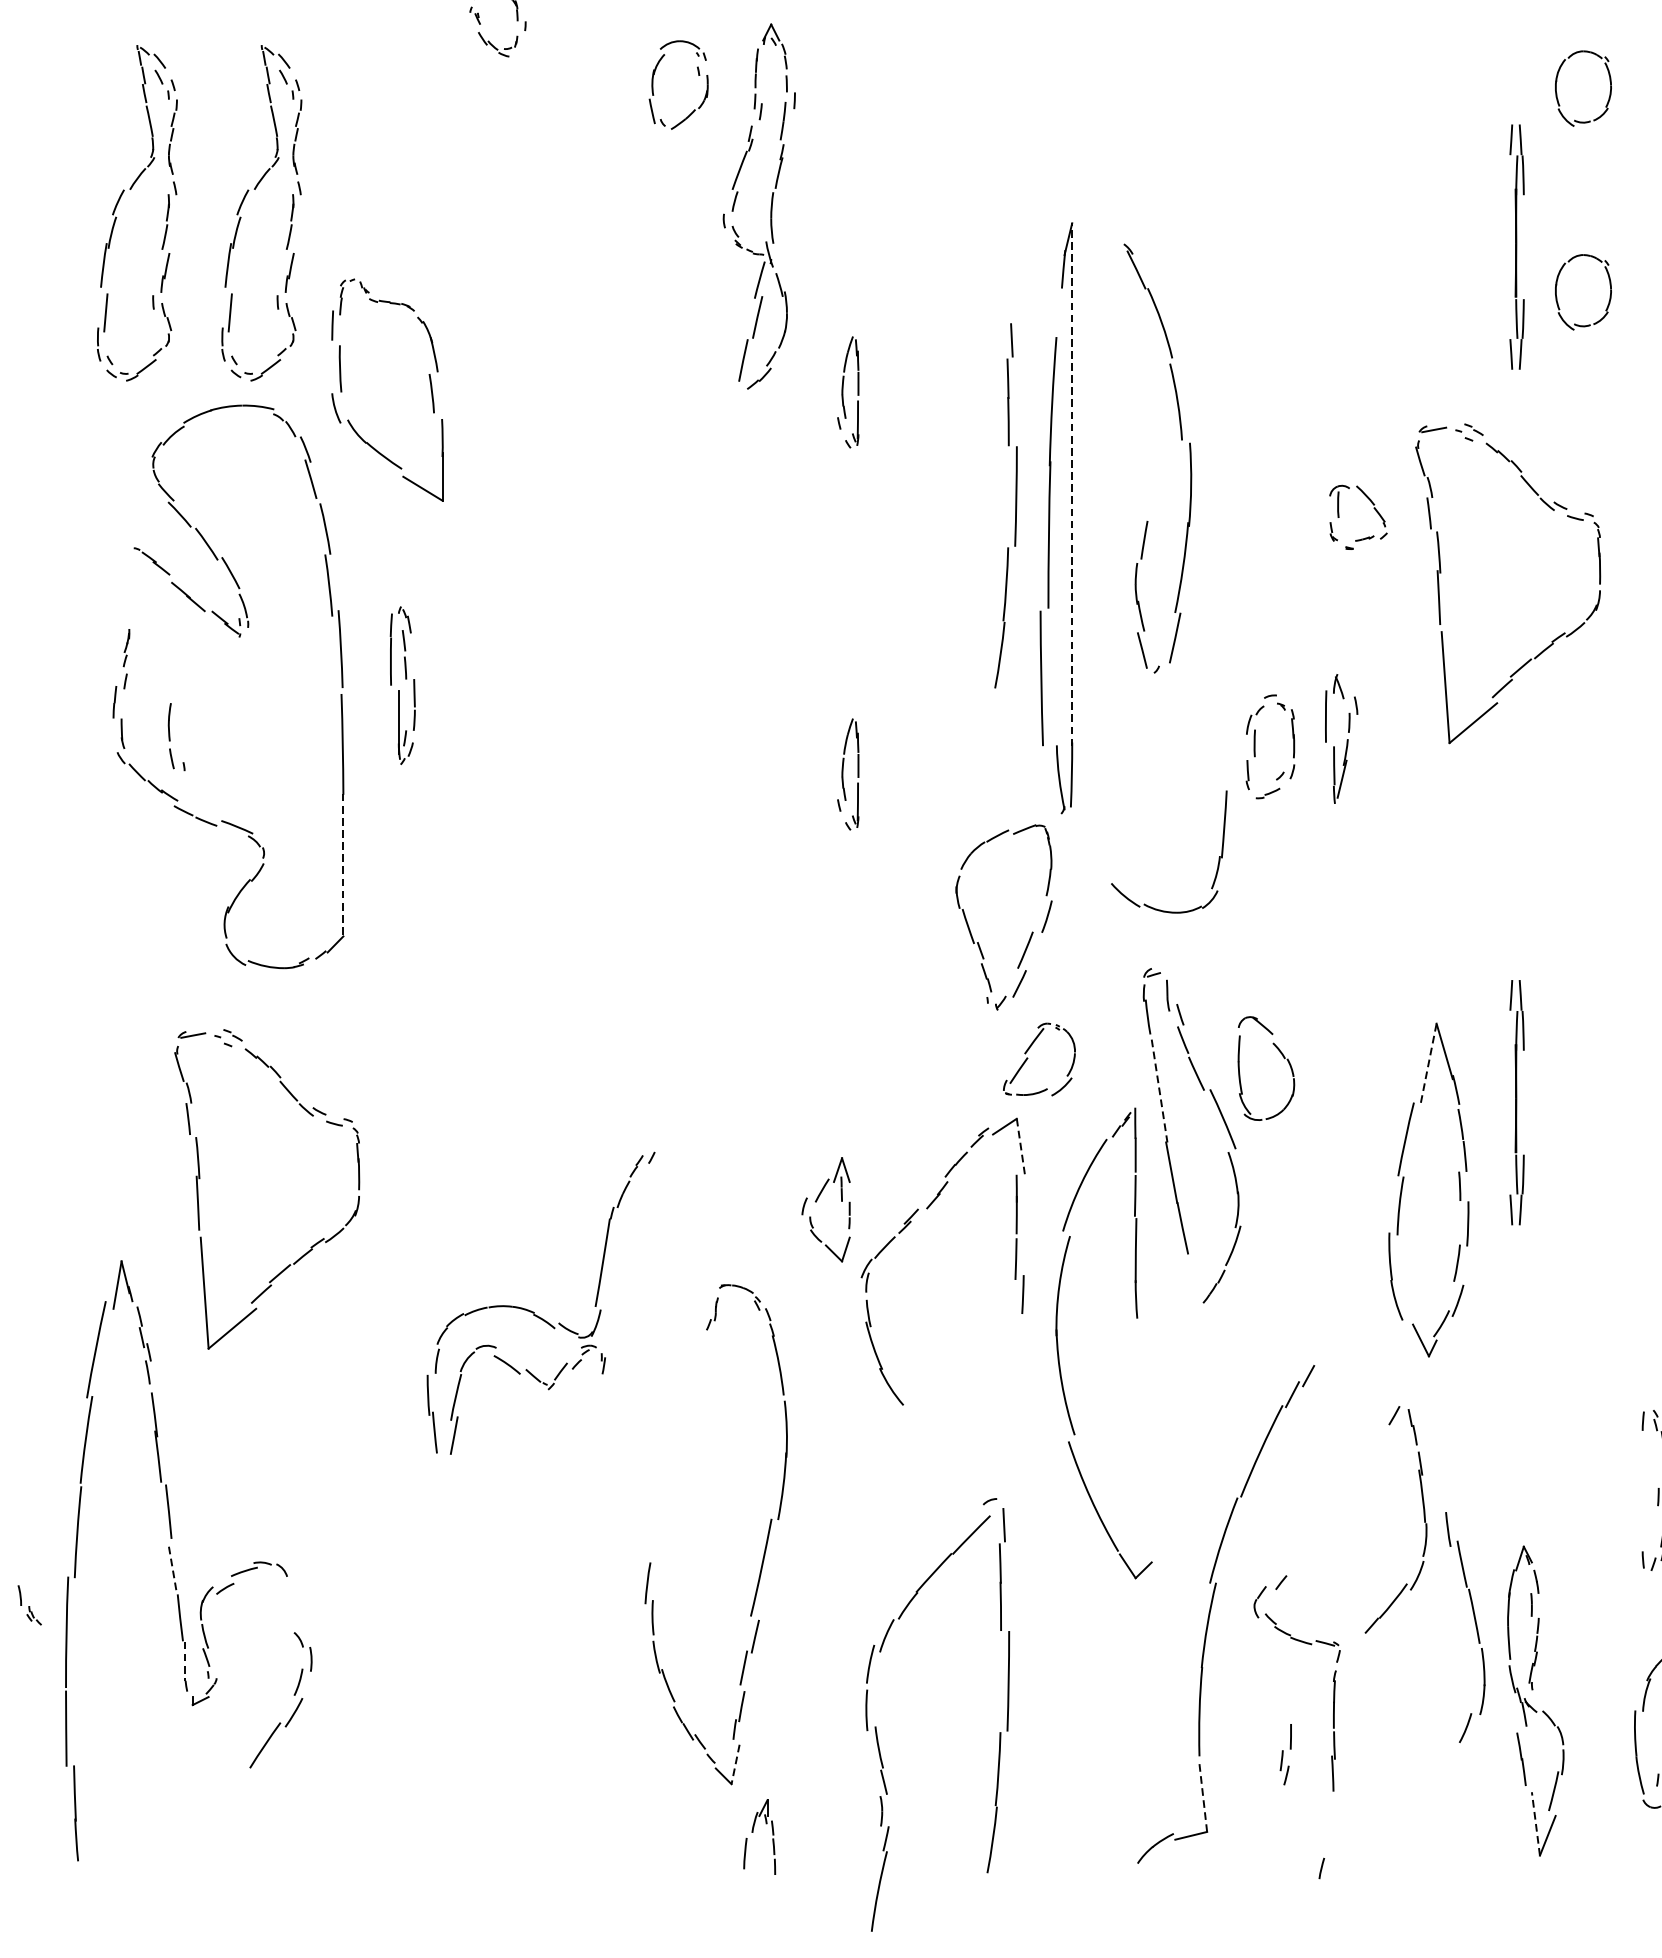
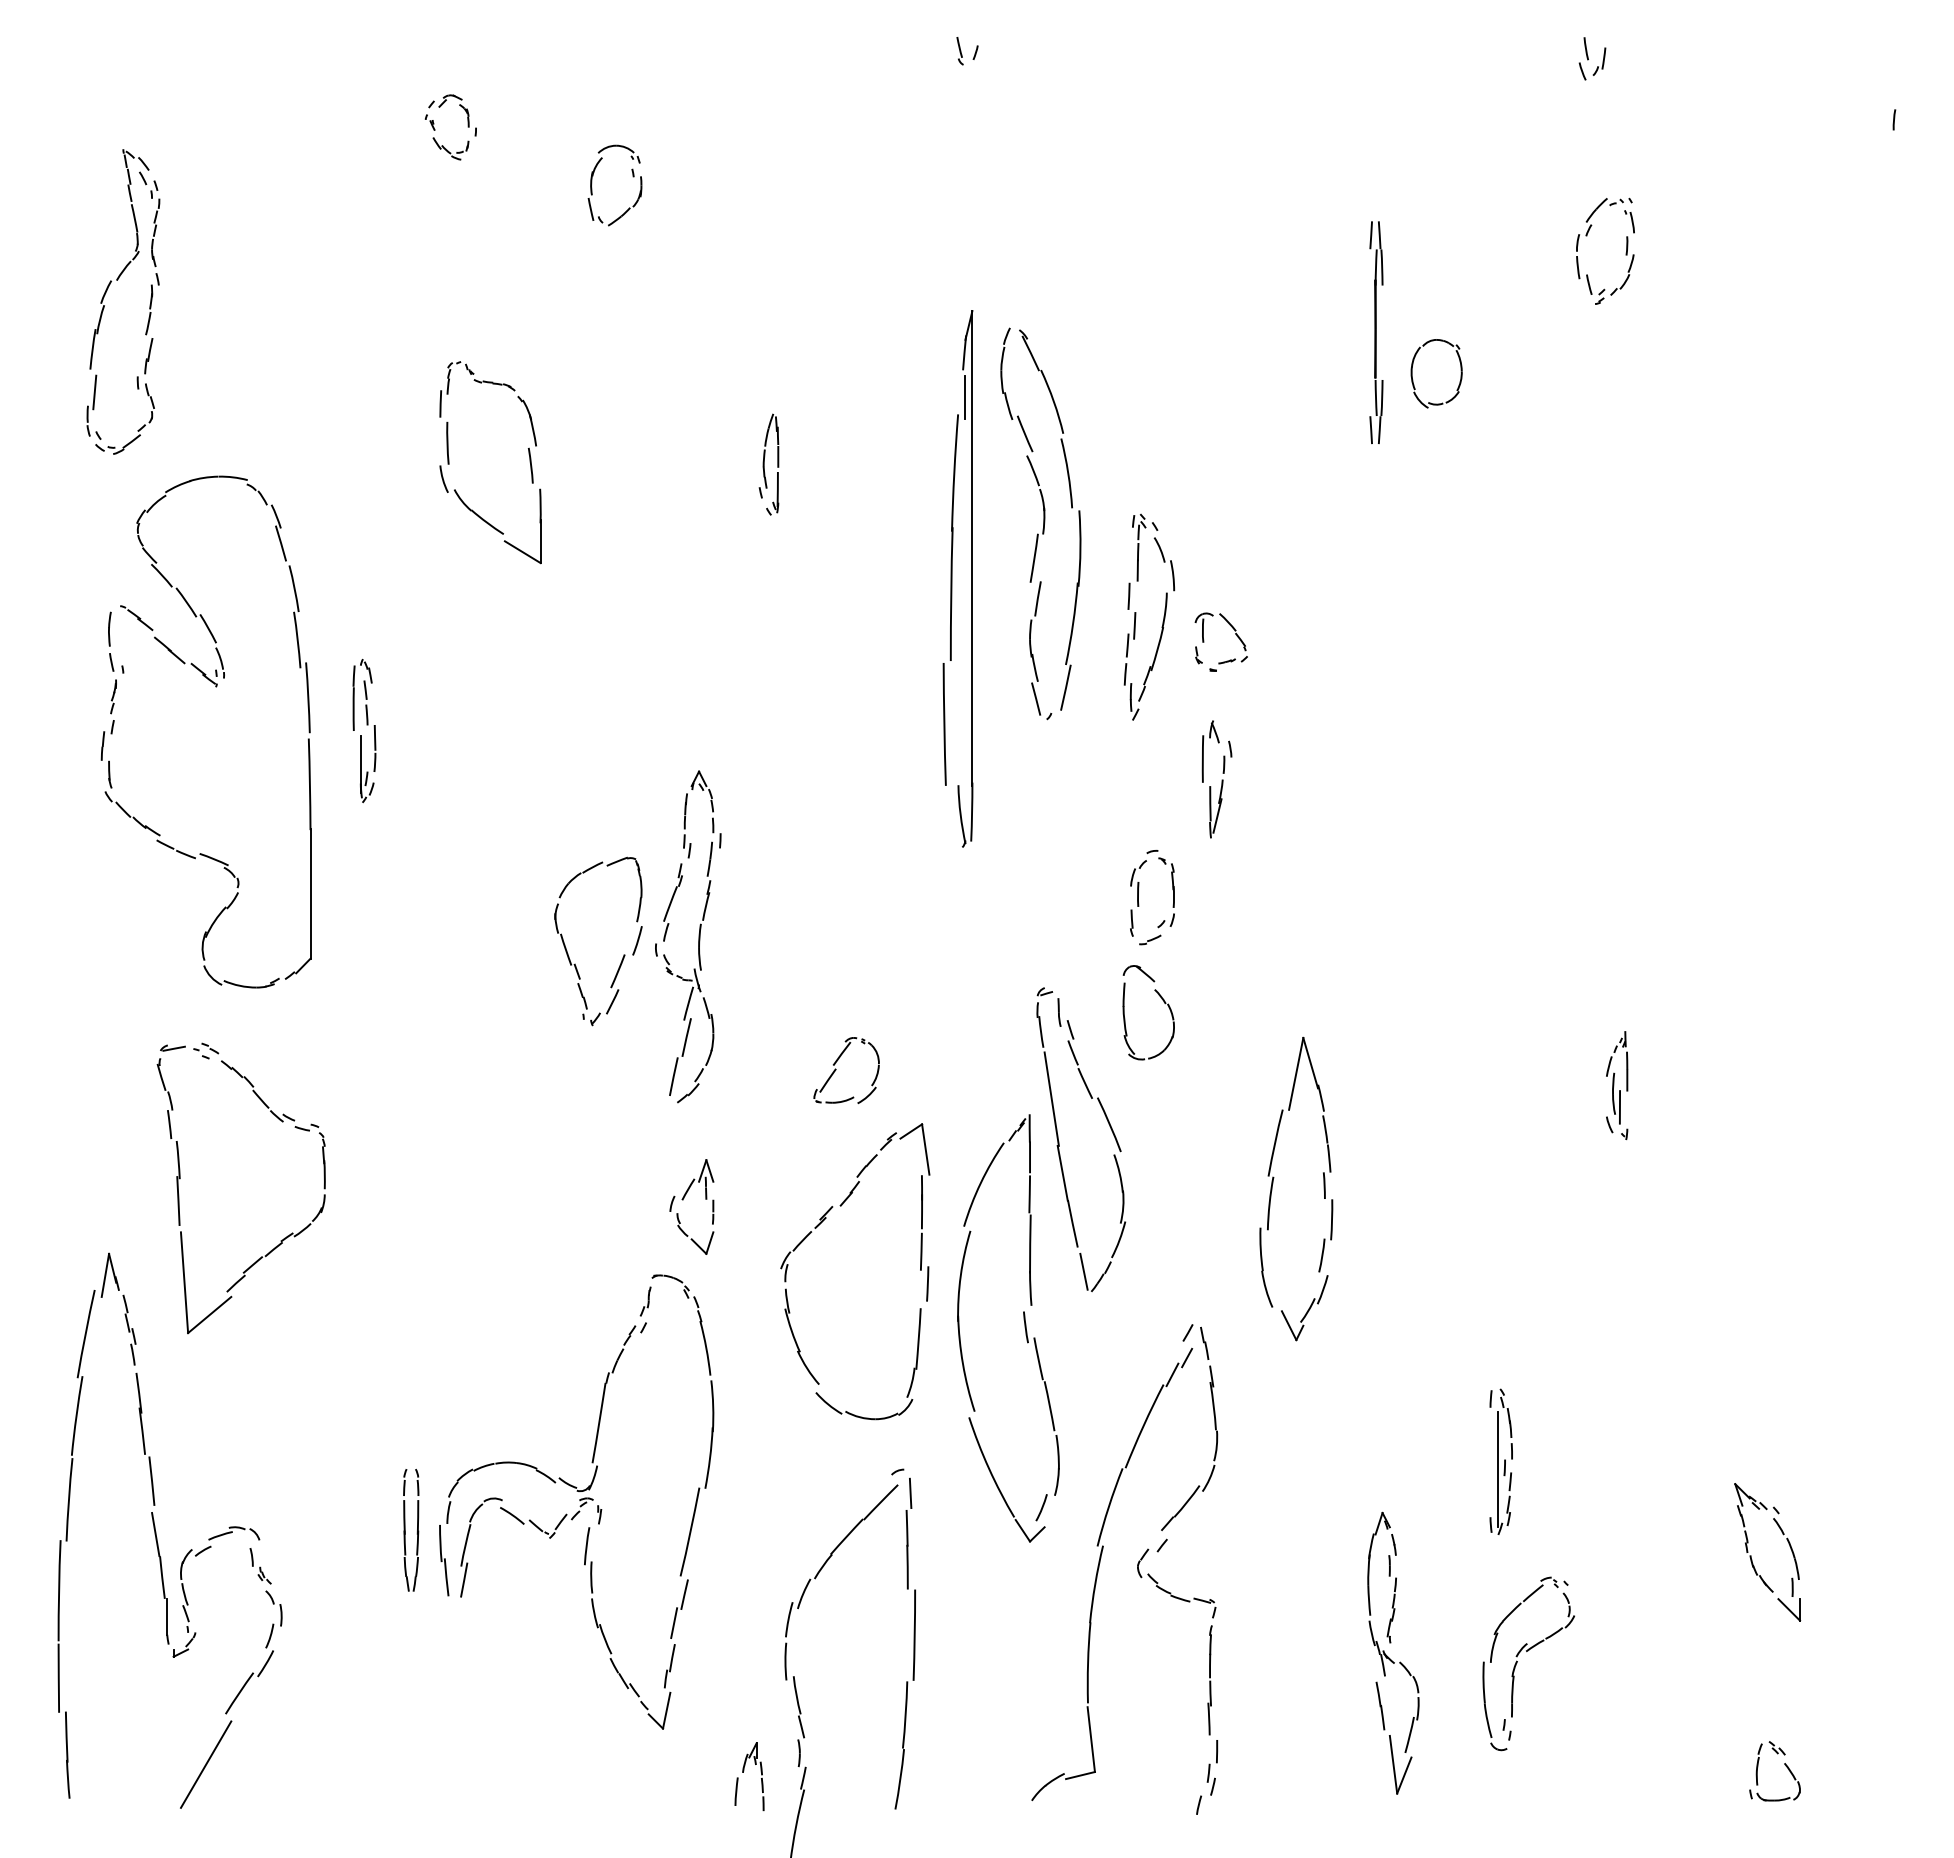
part: (1557, 94) -> (1413, 194), removed
part: (243, 203) -> (219, 293), removed
part: (770, 206) -> (698, 936), moved
line: (1064, 318) -> (965, 397), added
part: (429, 381) -> (528, 454), moved
part: (1127, 381) -> (1022, 454), added
line: (1072, 484) -> (972, 548), dashed -> solid
part: (1015, 505) -> (920, 567), removed
part: (1339, 516) -> (1204, 641), moved
part: (1252, 559) -> (1136, 616), added
part: (1441, 572) -> (1307, 628), removed
part: (177, 736) -> (116, 642), moved
part: (1255, 746) -> (1138, 897), moved
part: (847, 774) -> (768, 811), removed
part: (1218, 855) -> (913, 1367), moved
line: (343, 864) -> (310, 893), dashed -> solid
part: (1031, 931) -> (623, 954), moved
part: (1282, 1057) -> (1163, 1002), moved
part: (1028, 1059) -> (836, 1070), moved
line: (1429, 1062) -> (1296, 1073), dashed -> solid
line: (1159, 1091) -> (1051, 1099), dashed -> solid
part: (1517, 1102) -> (1376, 1109), removed
line: (1020, 1147) -> (925, 1150), dashed -> solid
part: (816, 1202) -> (683, 1200), moved
line: (1194, 1280) -> (1083, 1271), added
part: (533, 1311) -> (536, 1467), moved
line: (1650, 1498) -> (1497, 1469), added
part: (1423, 1519) -> (1214, 1427), moved
part: (454, 1566) -> (411, 1530), added
line: (172, 1570) -> (155, 1534), dashed -> solid
part: (29, 1605) -> (260, 1566), moved
part: (1475, 1626) -> (1050, 1415), moved
line: (184, 1661) -> (166, 1617), dashed -> solid
part: (1285, 1754) -> (1212, 1767), moved
line: (735, 1765) -> (666, 1711), dashed -> solid
line: (1203, 1796) -> (1091, 1739), dashed -> solid
line: (227, 1823) -> (205, 1764), added
line: (1535, 1823) -> (1393, 1764), dashed -> solid
part: (754, 1831) -> (744, 1771), moved

